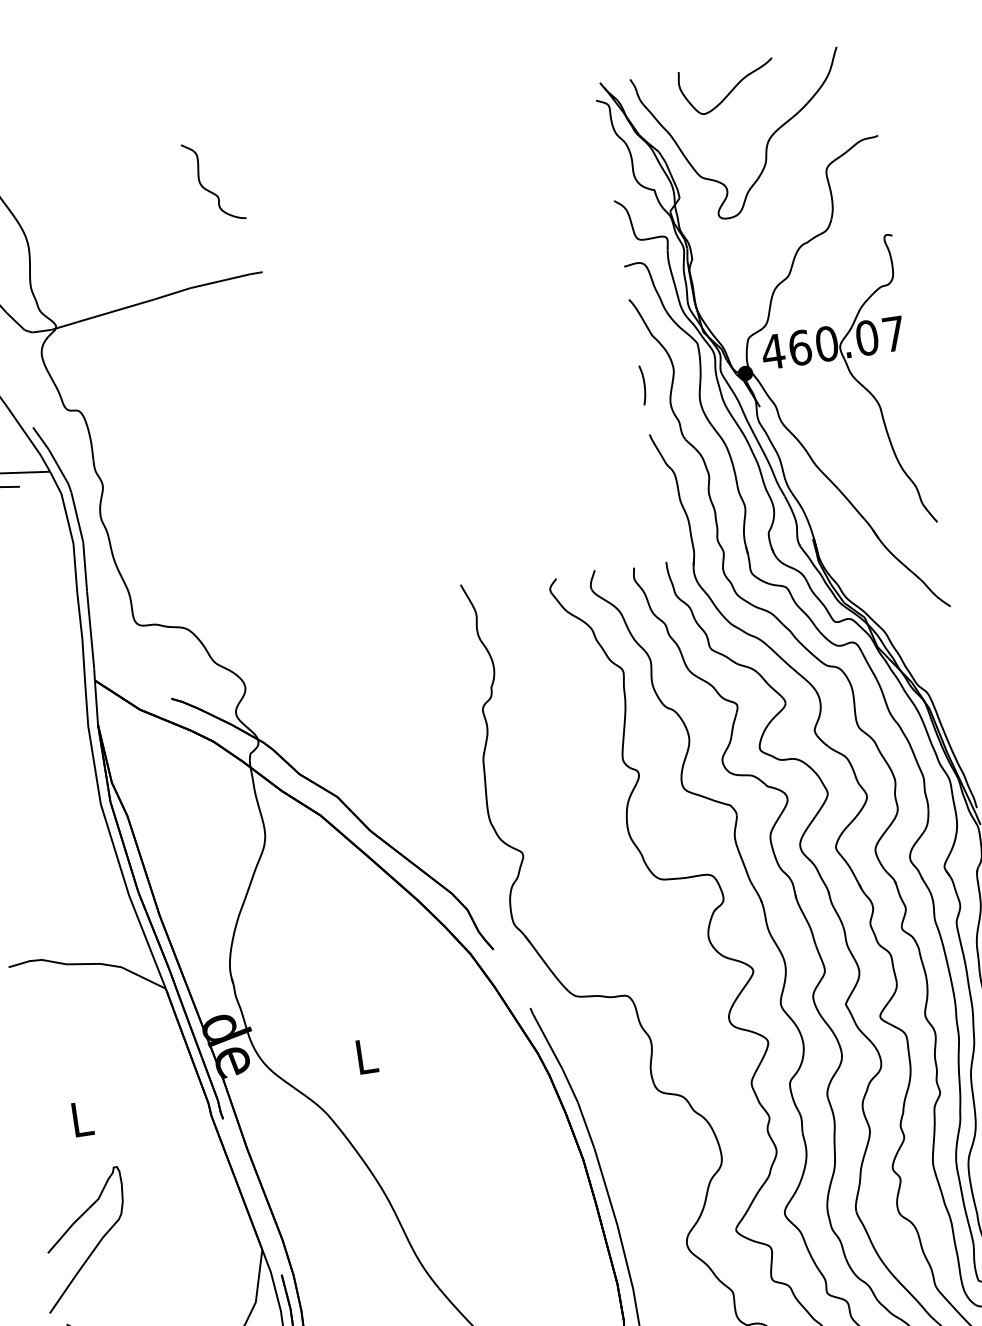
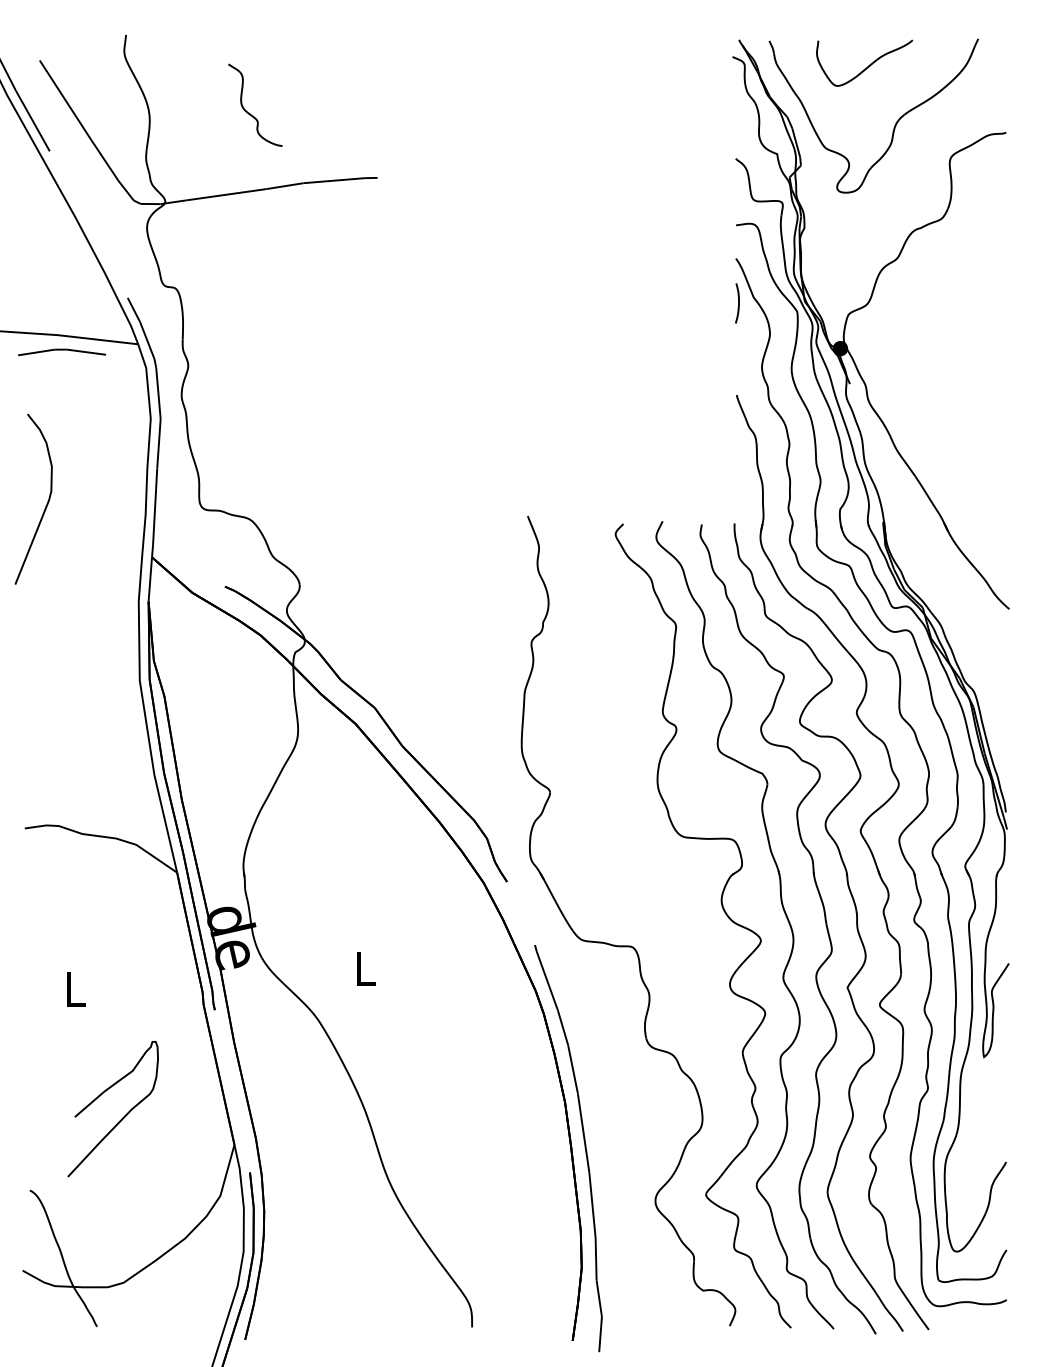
part: (208, 189) -> (249, 112), moved
part: (853, 378) -> (946, 369), removed
curve: (644, 385) -> (738, 303), moved
curve: (94, 1247) -> (121, 1118), moved

